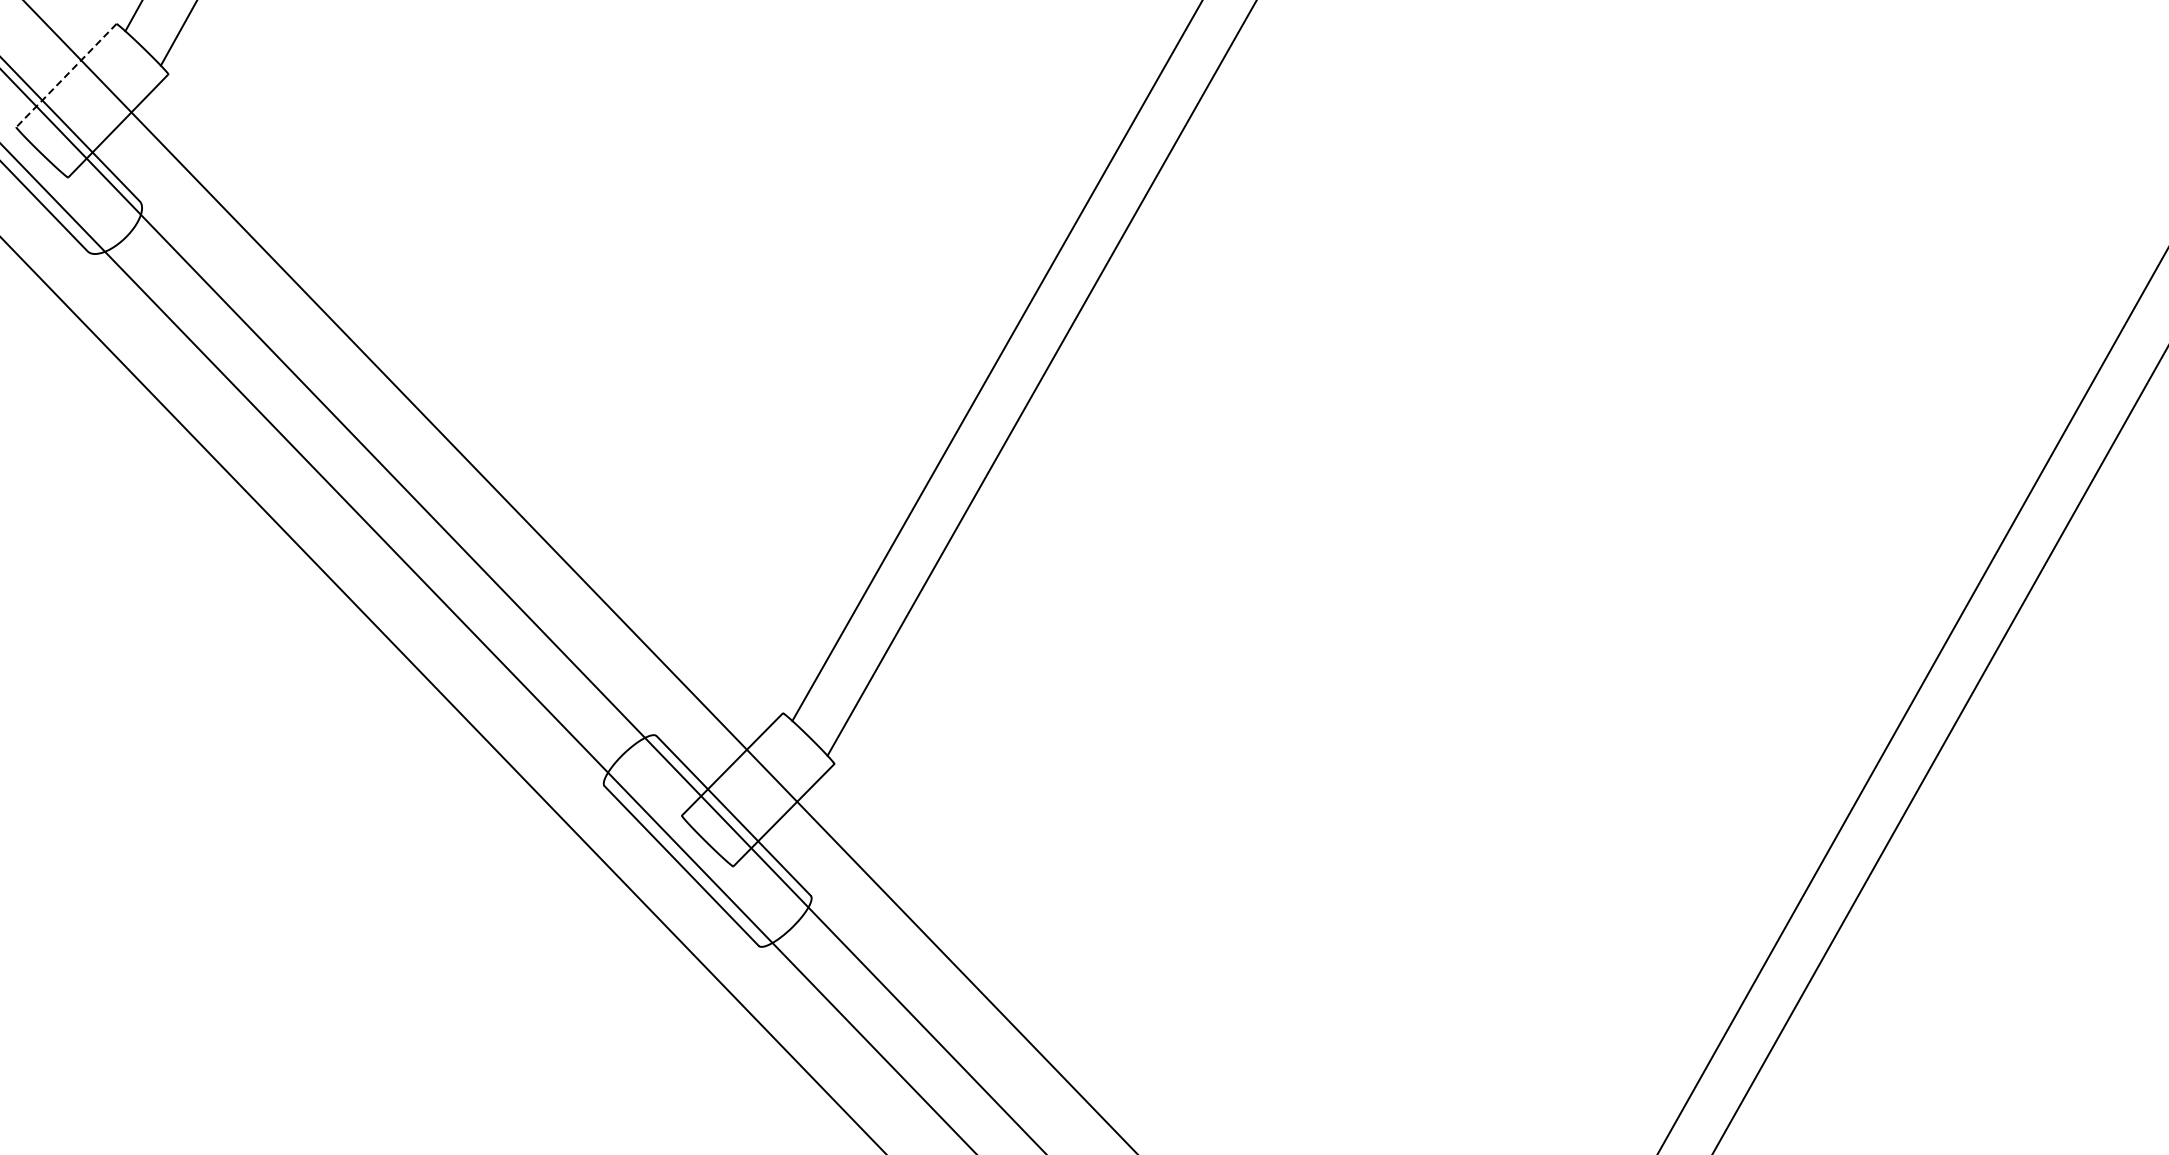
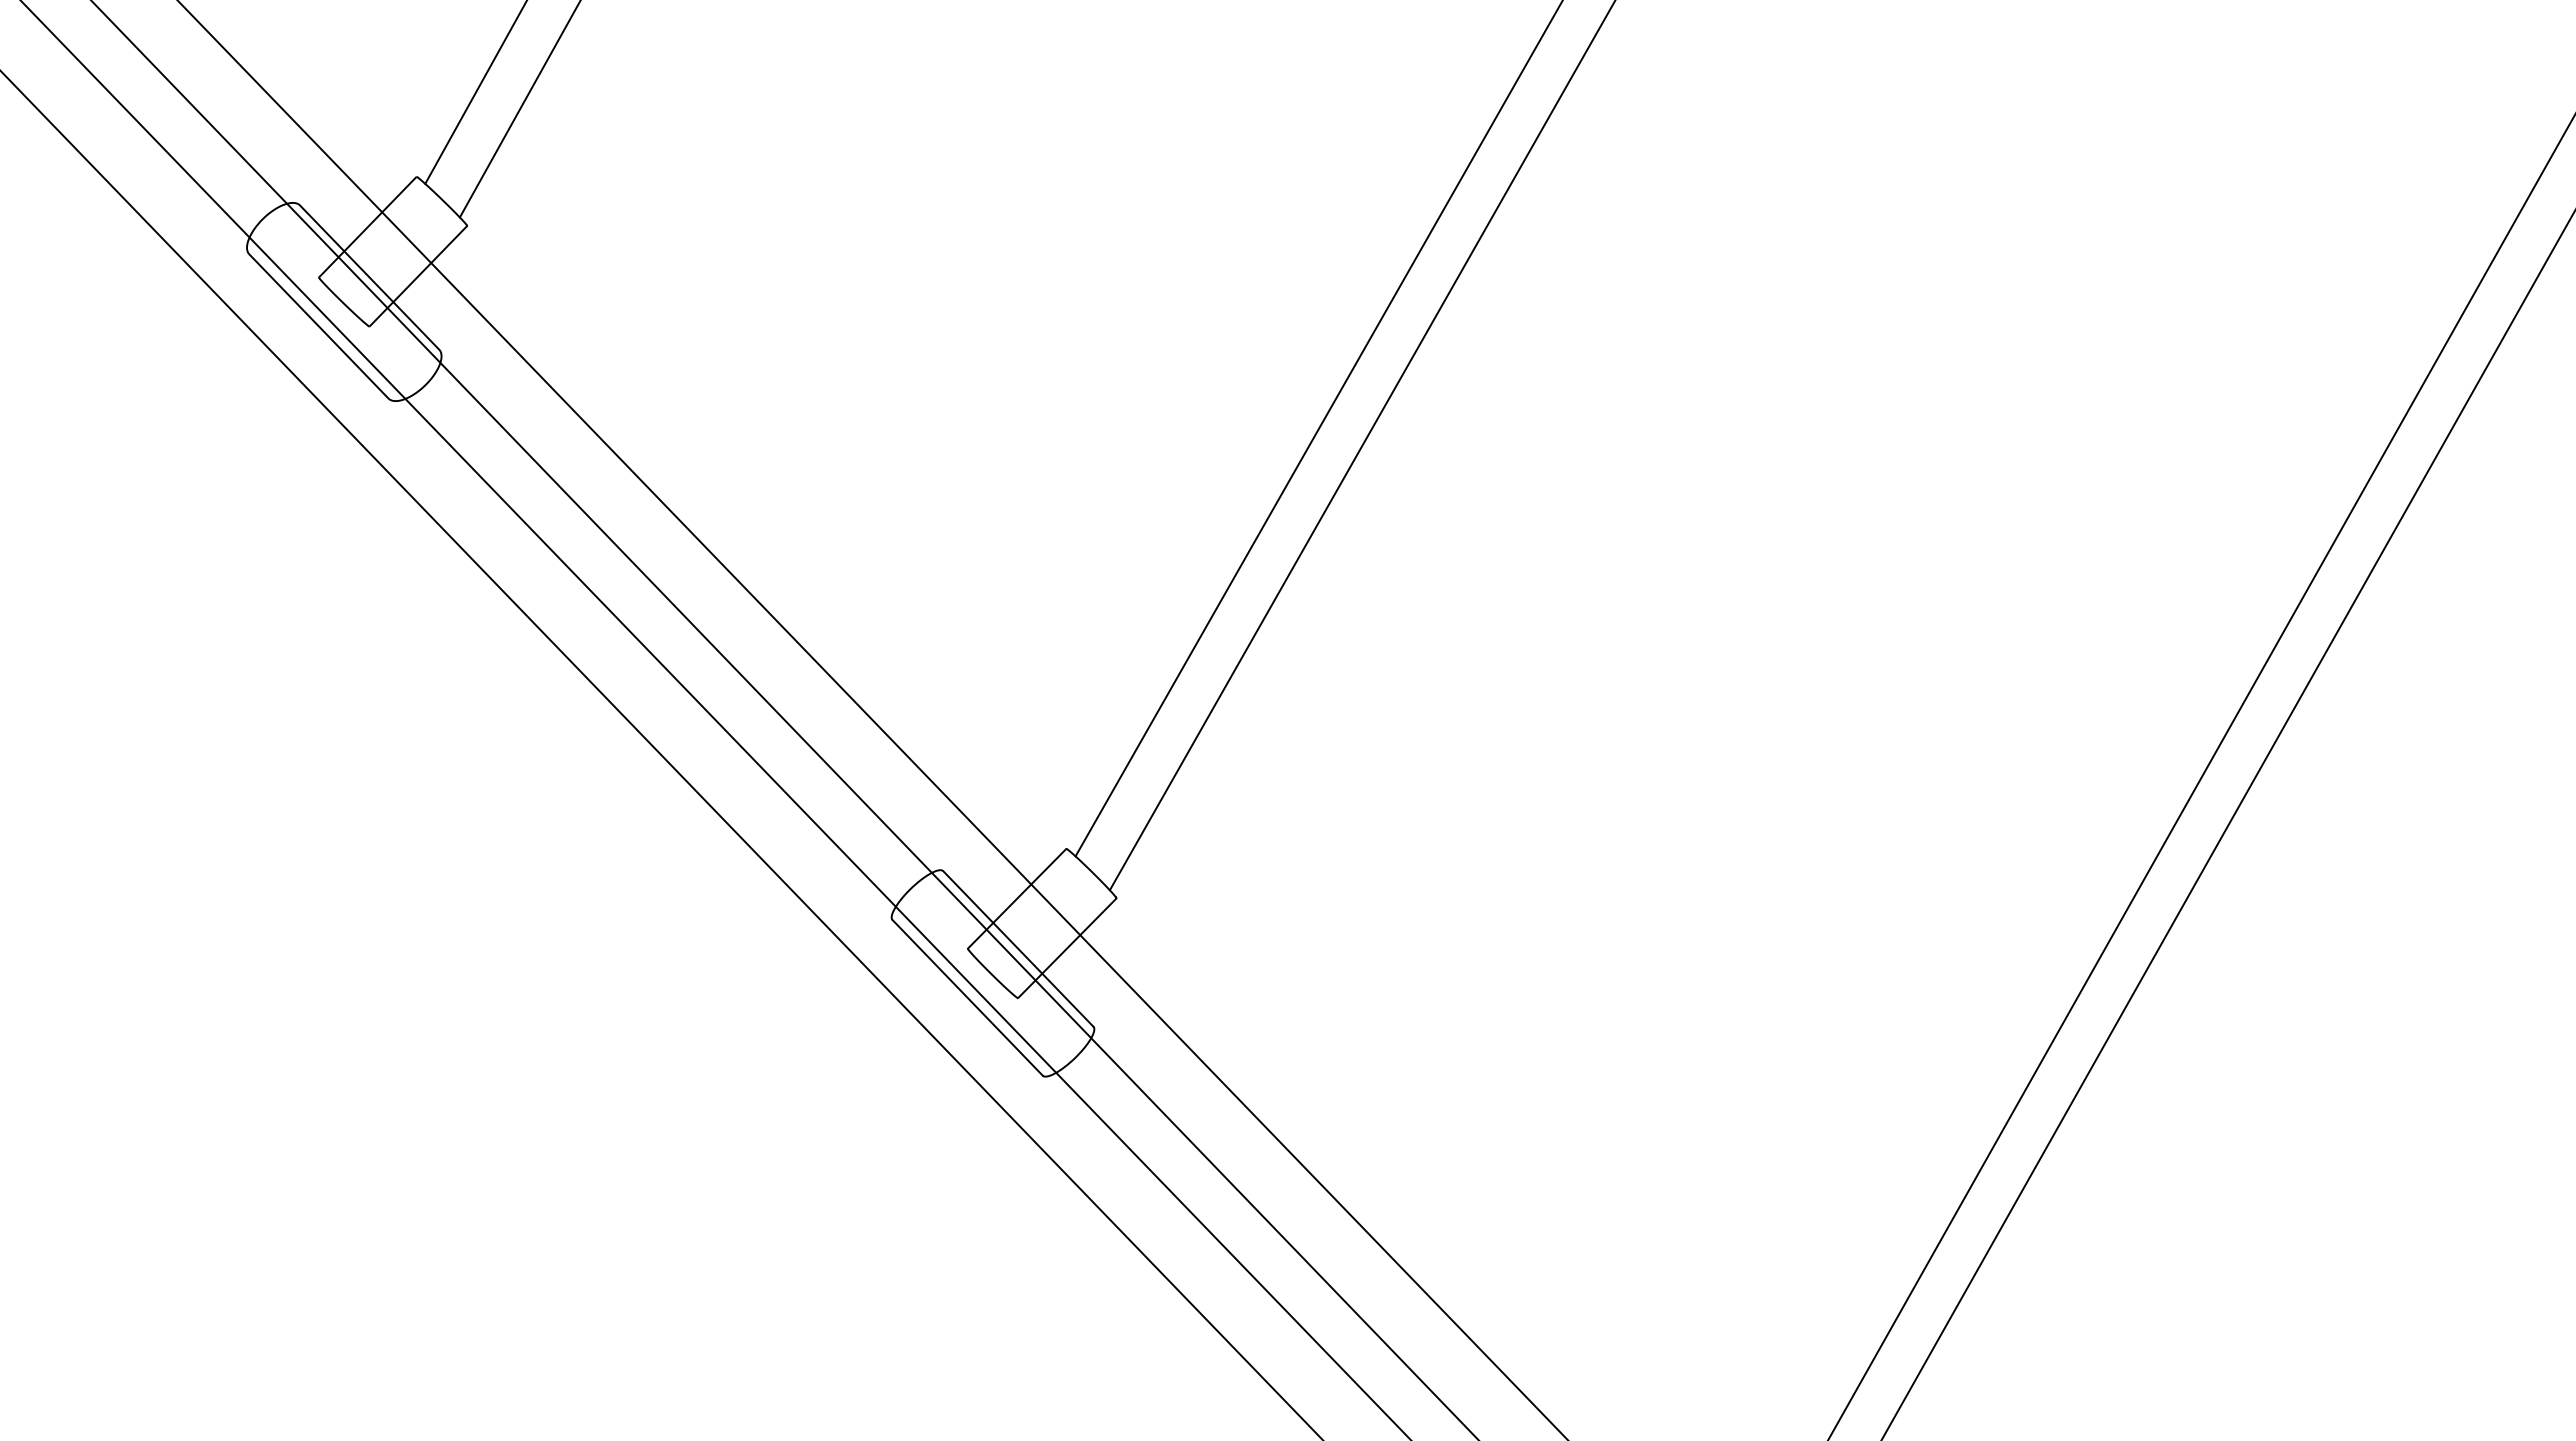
line: (66, 75) -> (367, 227), dashed -> solid

